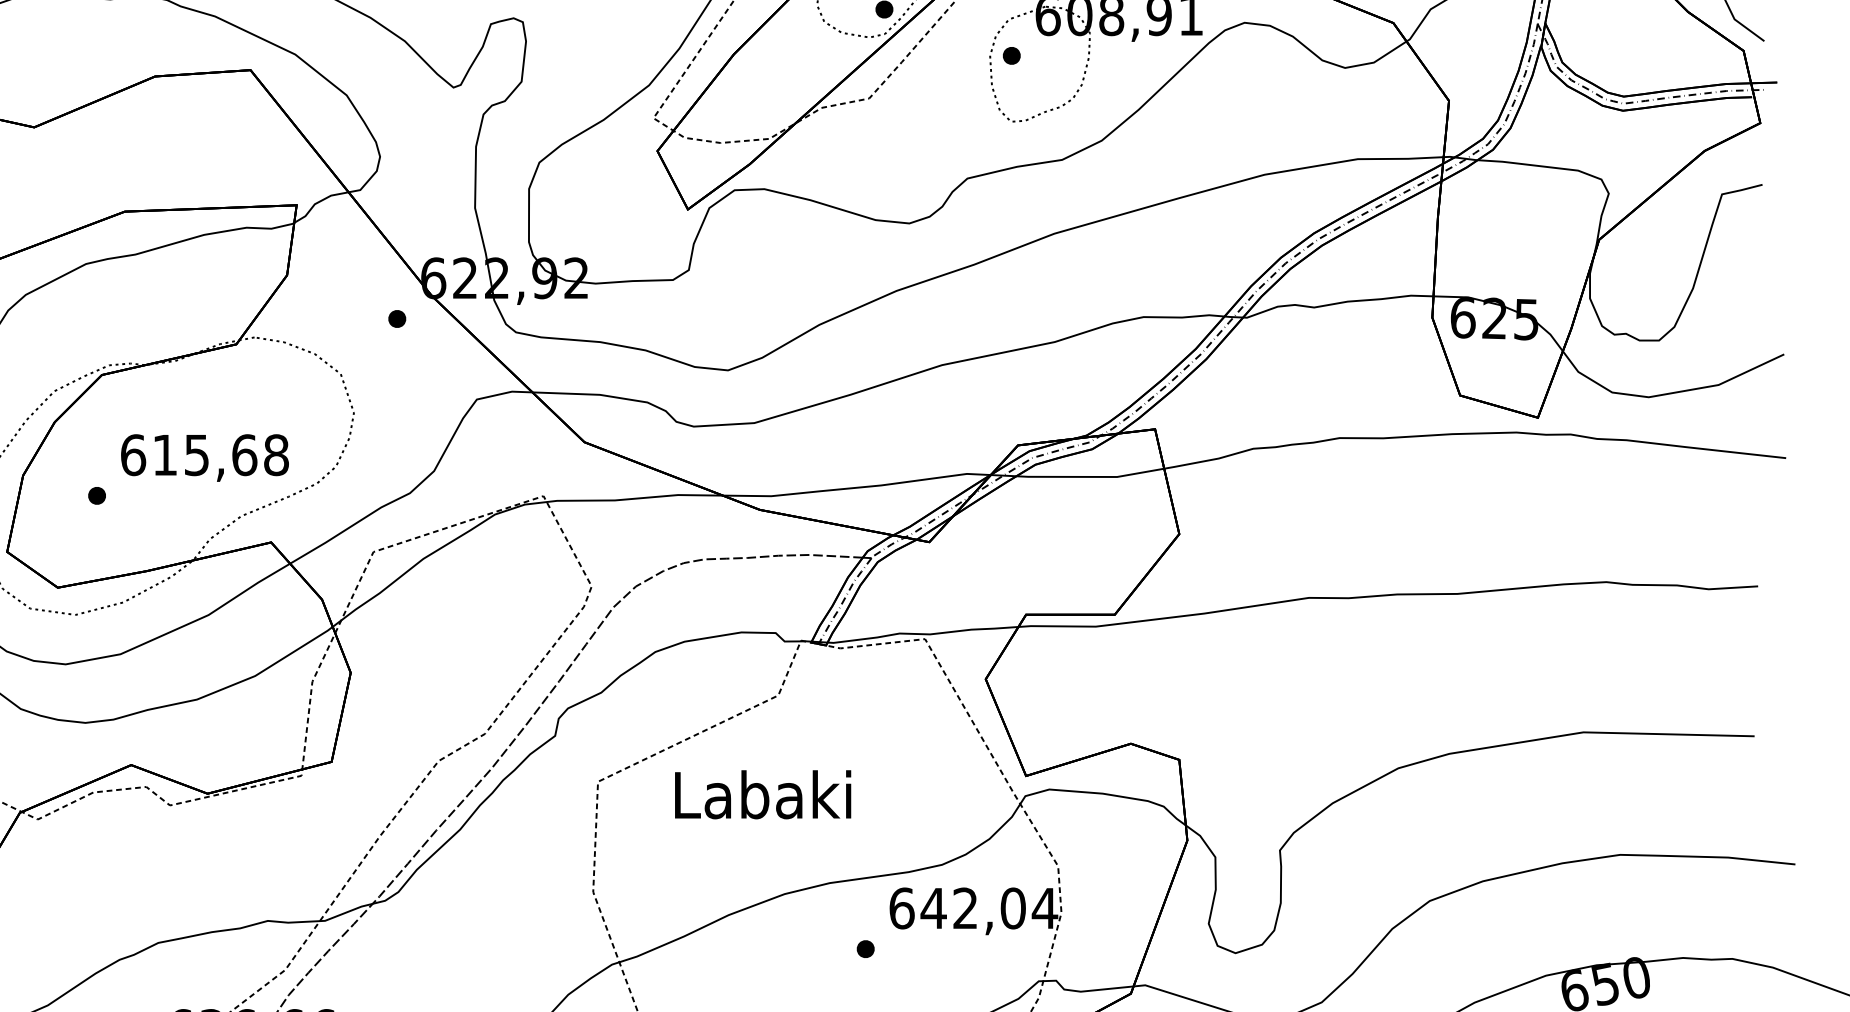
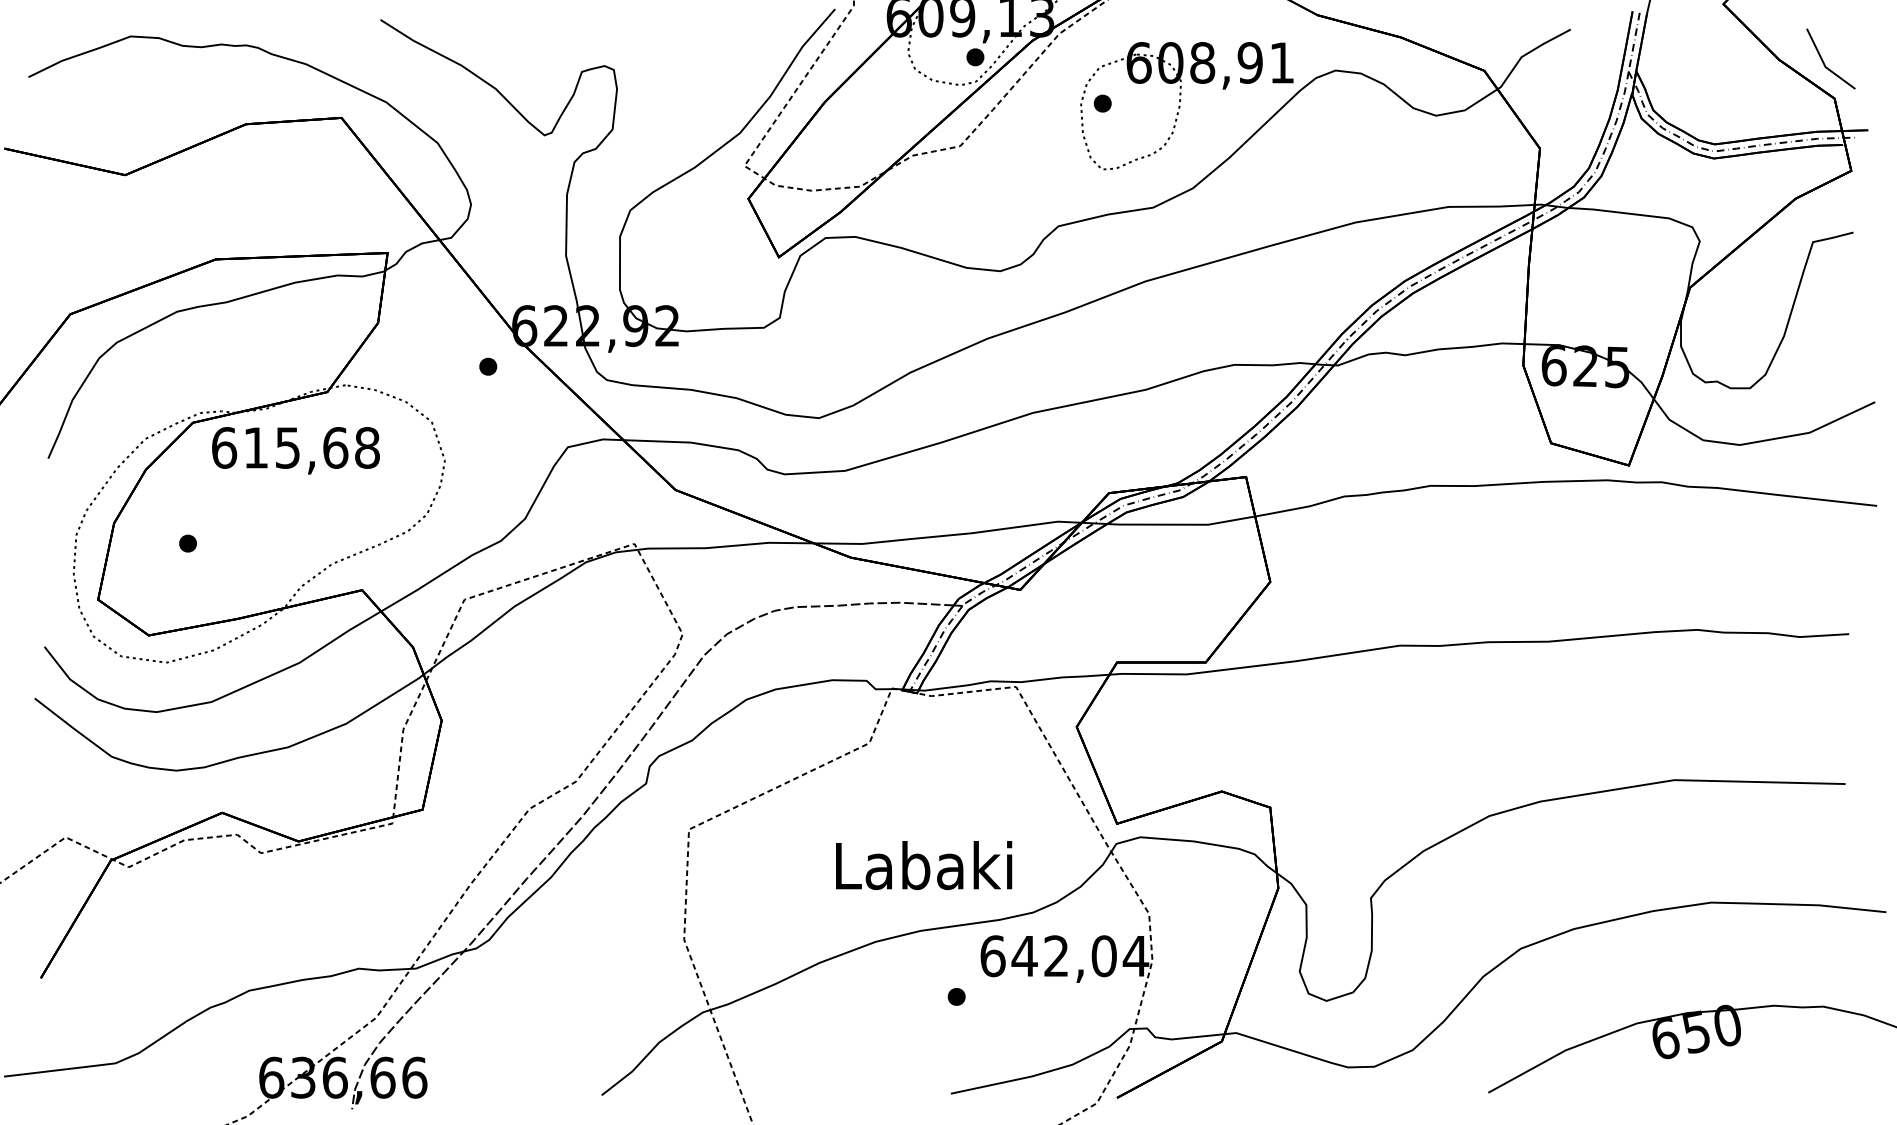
text: (204, 457) -> (295, 450), moved
text: (763, 794) -> (924, 865), moved

